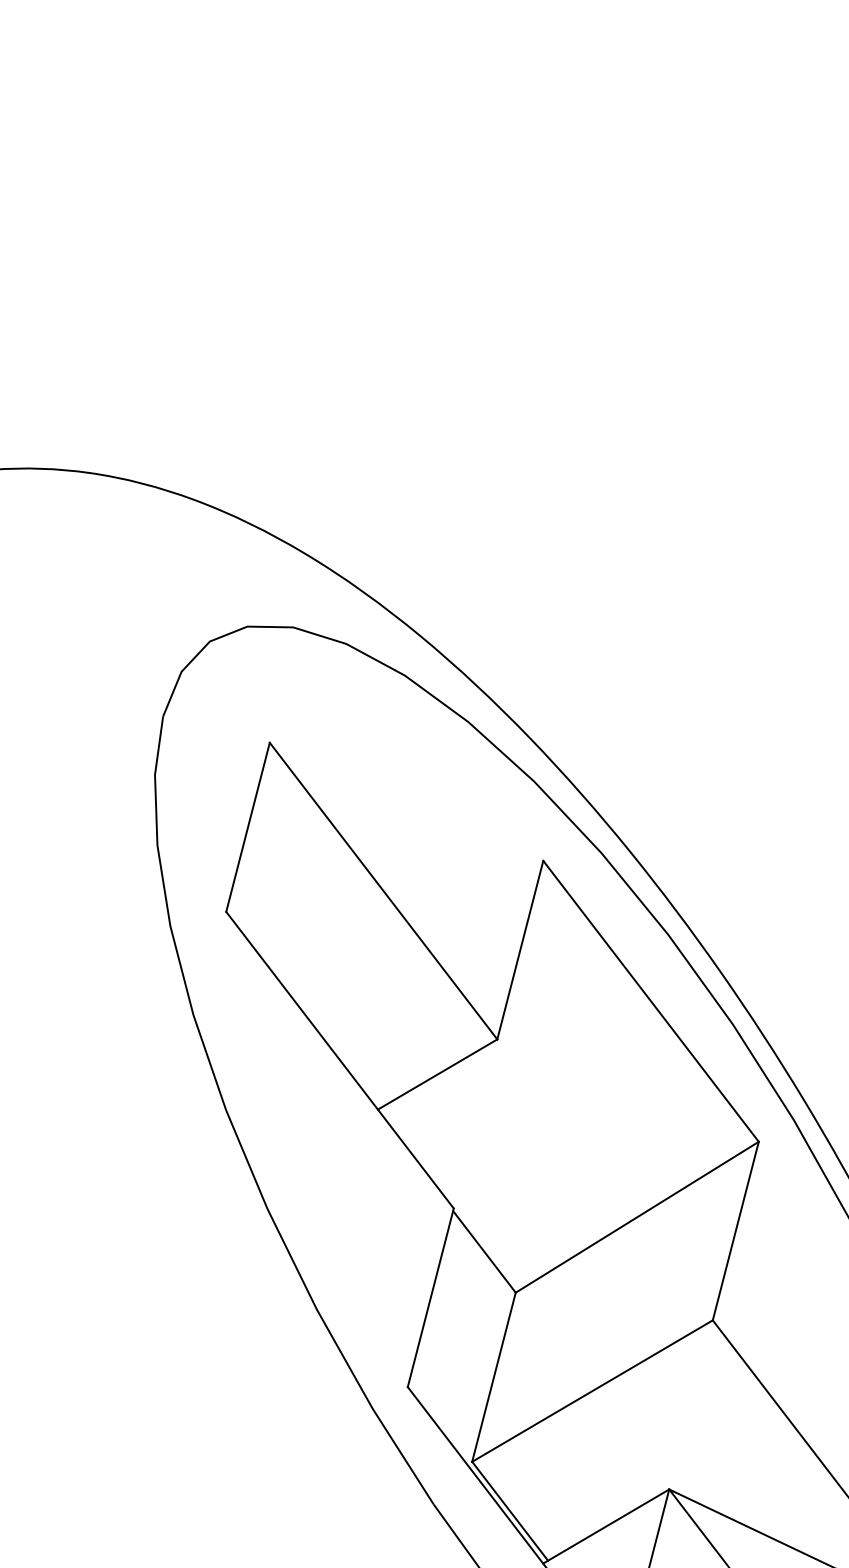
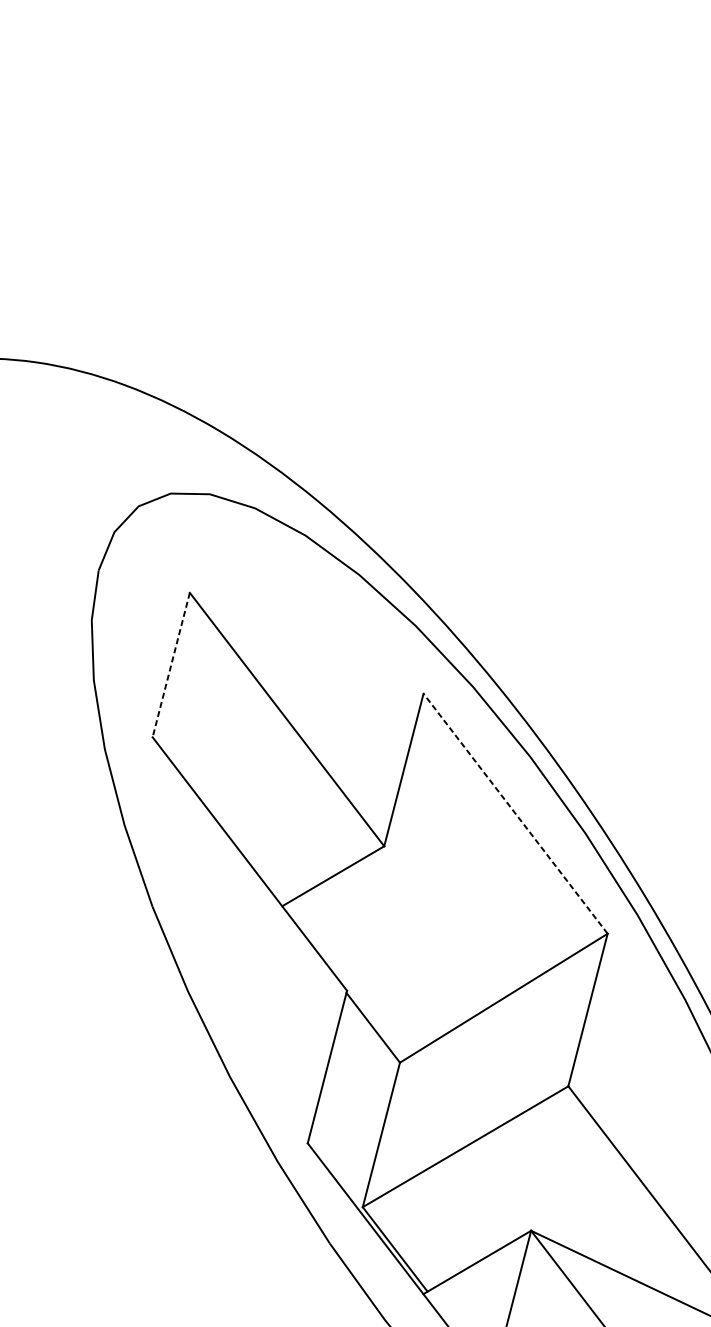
line: (247, 827) -> (170, 665), solid -> dashed
line: (650, 1000) -> (515, 813), solid -> dashed

